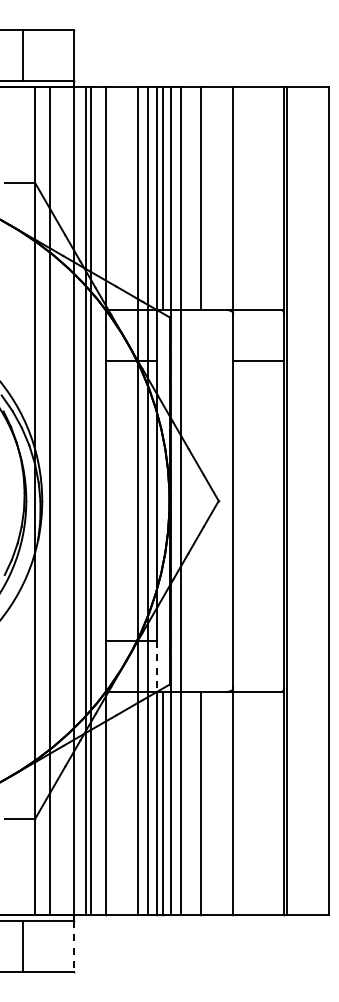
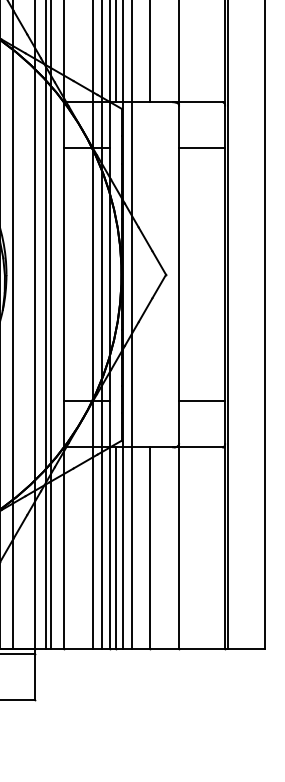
line: (258, 641) -> (201, 401), added
line: (156, 666) -> (109, 424), dashed -> solid
line: (74, 946) -> (35, 677), dashed -> solid

